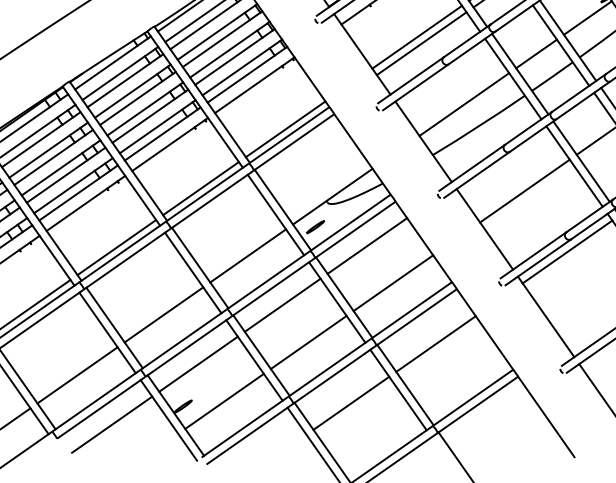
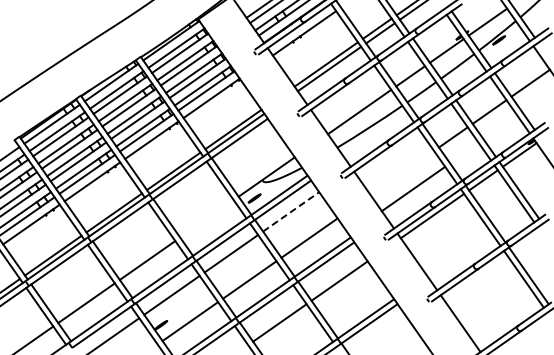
line: (525, 190) -> (413, 188), moved
line: (367, 245) -> (291, 211), solid -> dashed
line: (247, 255) -> (206, 218), removed

